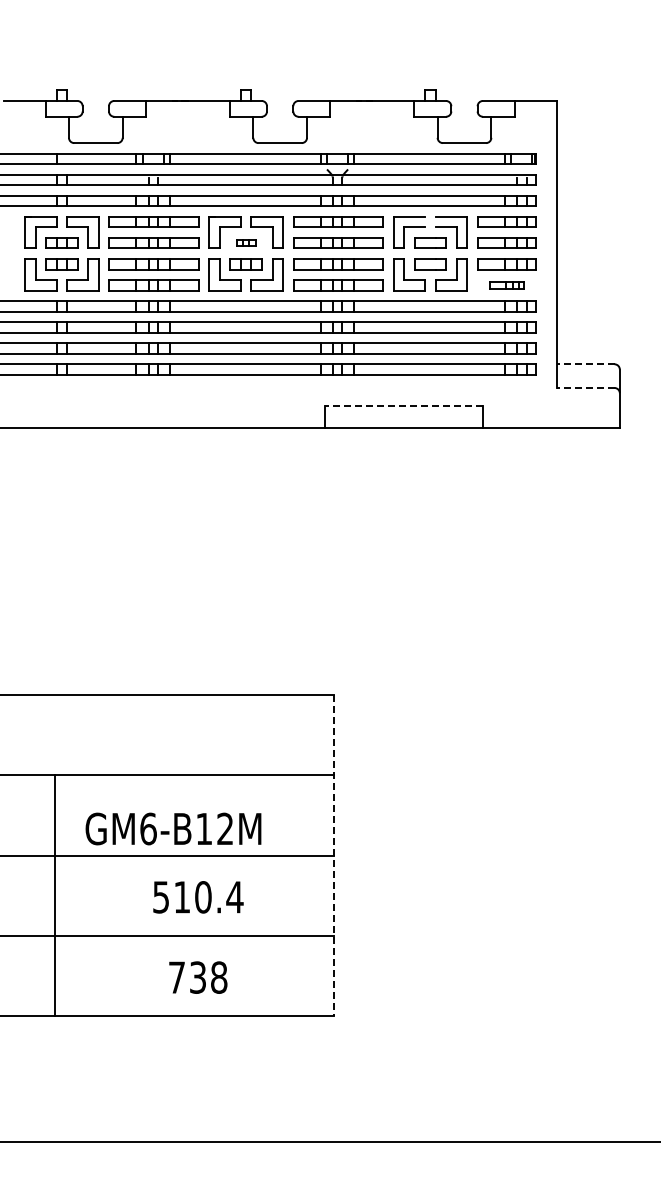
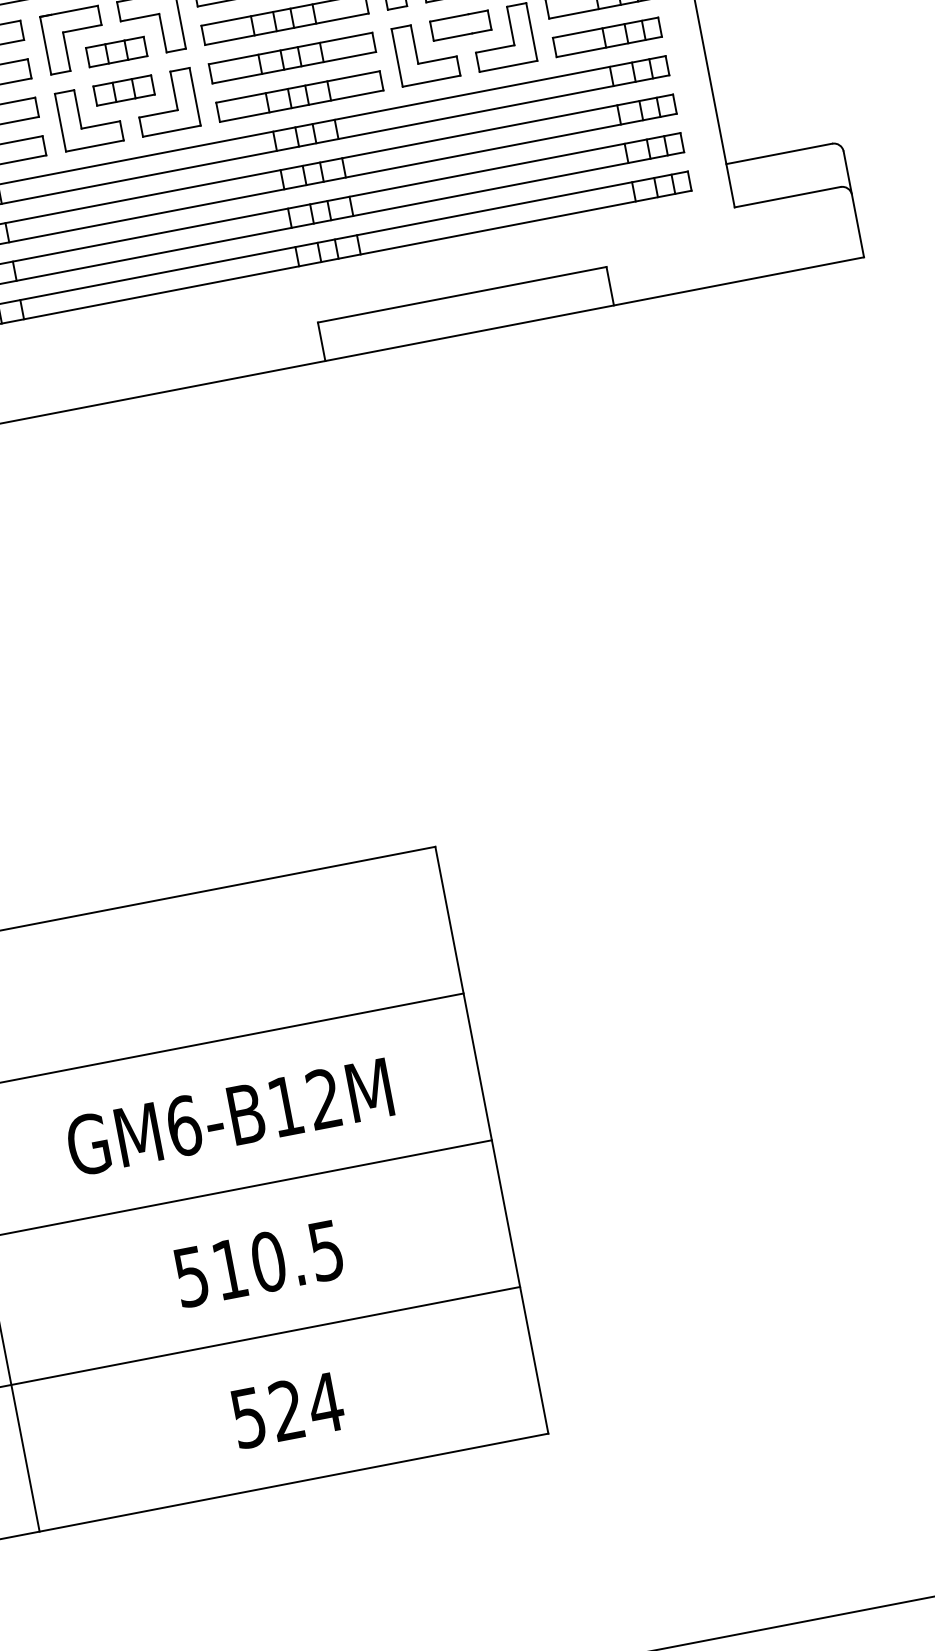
part: (245, 242) -> (115, 51), size x1.67
part: (506, 285) -> (607, 37), size x1.67
line: (585, 364) -> (779, 154), dashed -> solid
line: (585, 388) -> (787, 198), dashed -> solid
line: (403, 406) -> (461, 295), dashed -> solid
text: (173, 828) -> (229, 1116), moved
line: (333, 855) -> (491, 1139), dashed -> solid
text: (234, 897) -> (325, 1251), 510.4 -> 510.5
text: (198, 977) -> (287, 1410), 738 -> 524

